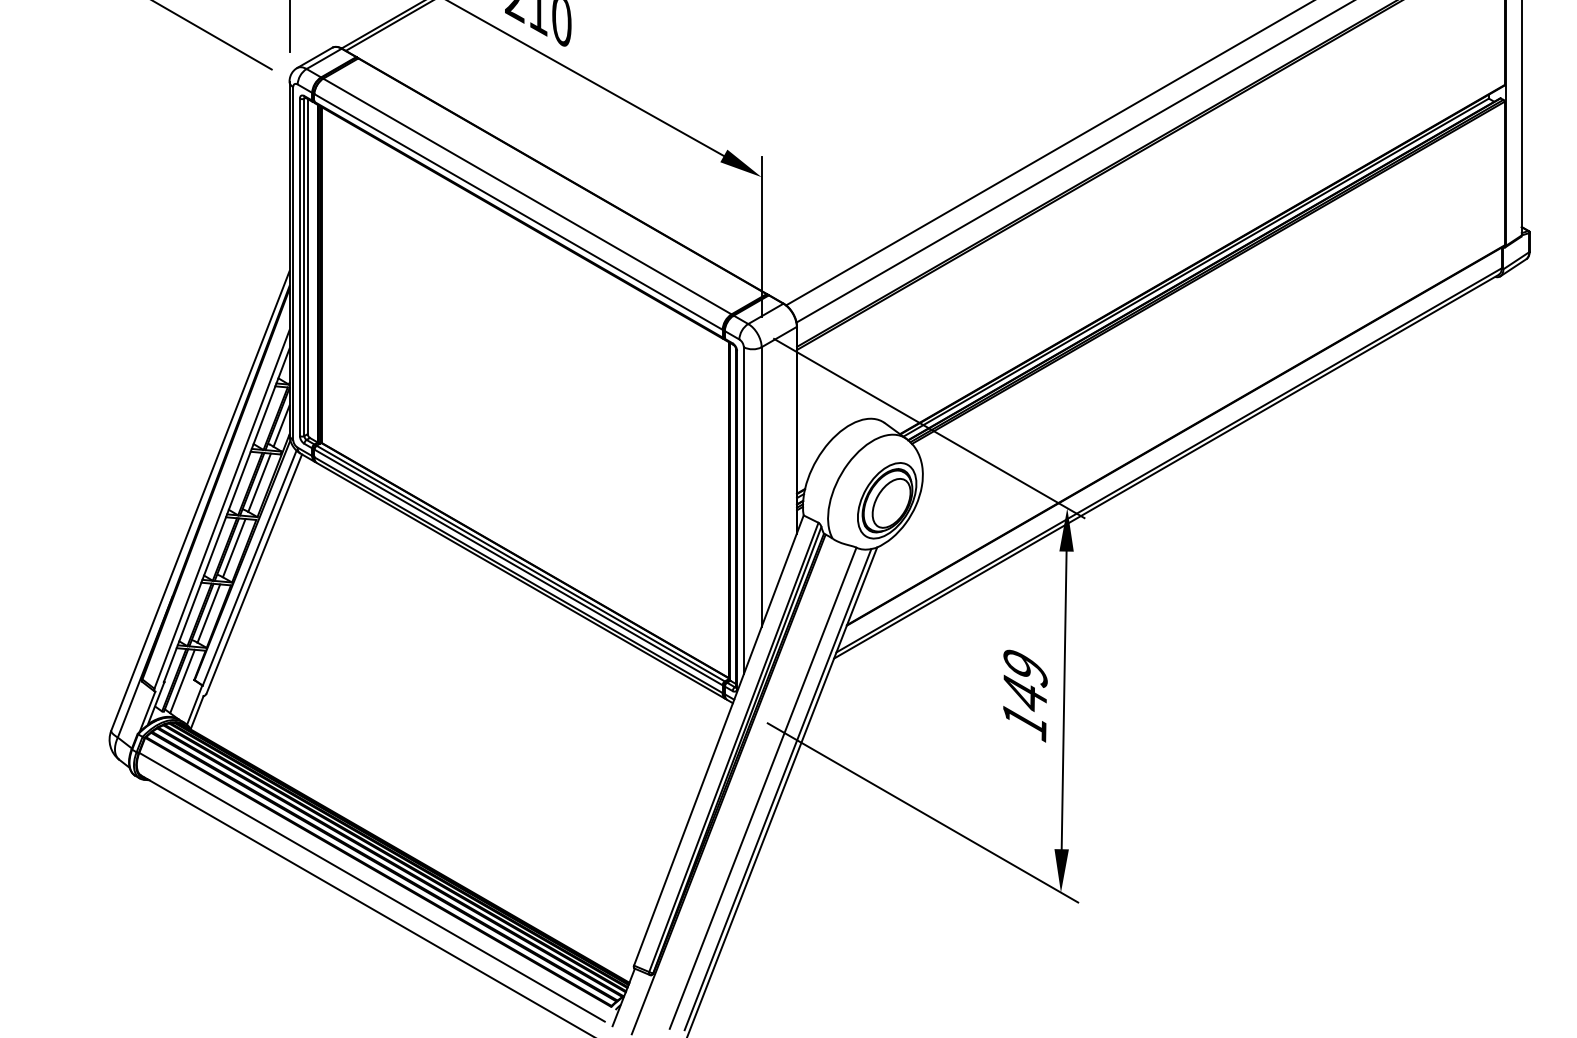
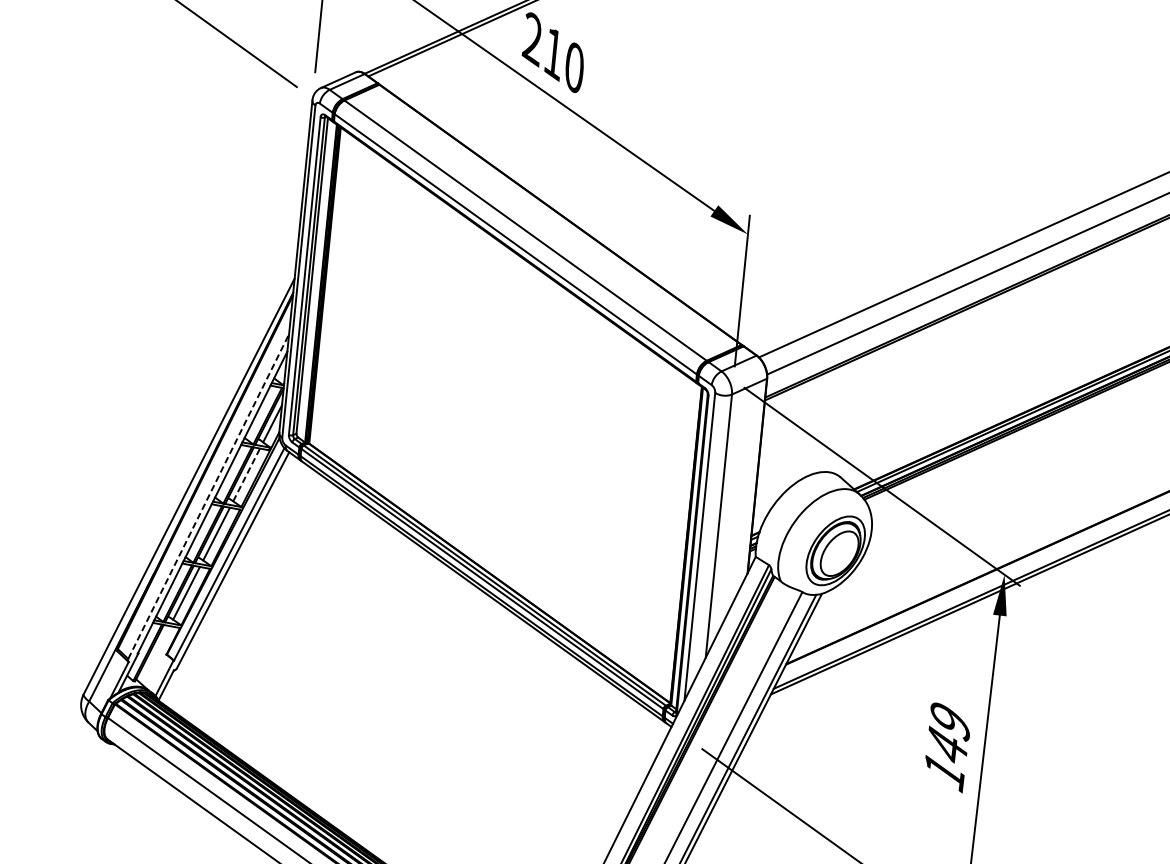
line: (259, 482) -> (246, 474), solid -> dashed
line: (221, 509) -> (208, 496), solid -> dashed
line: (182, 681) -> (155, 654), removed

